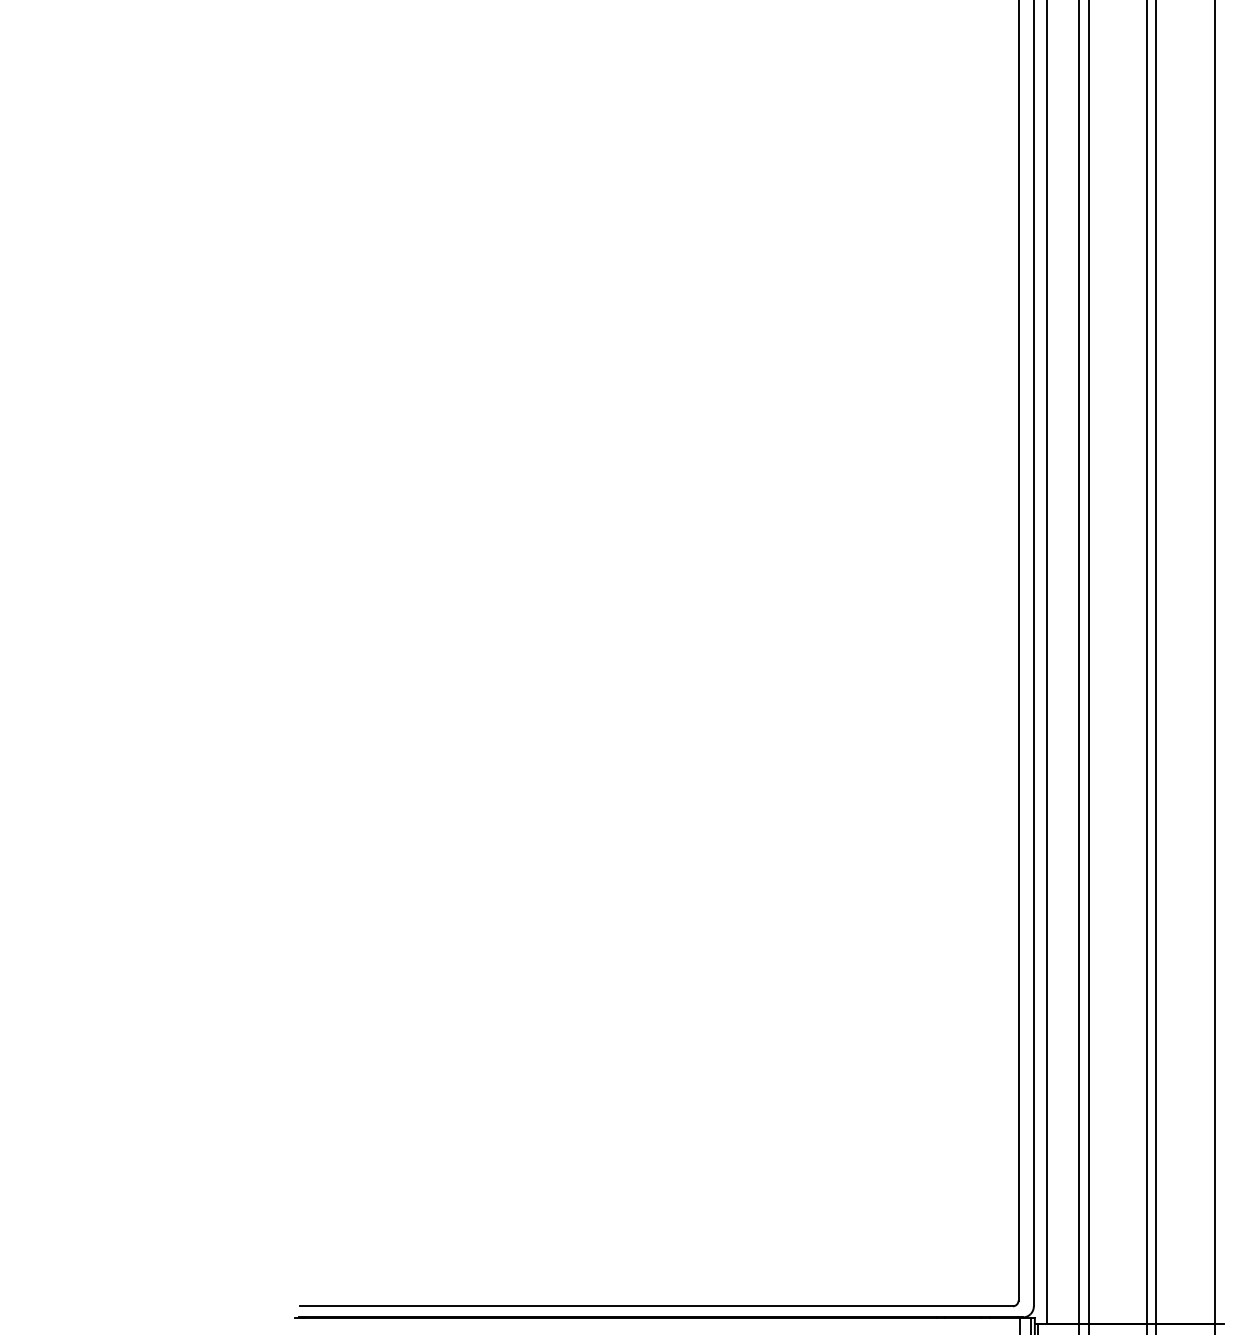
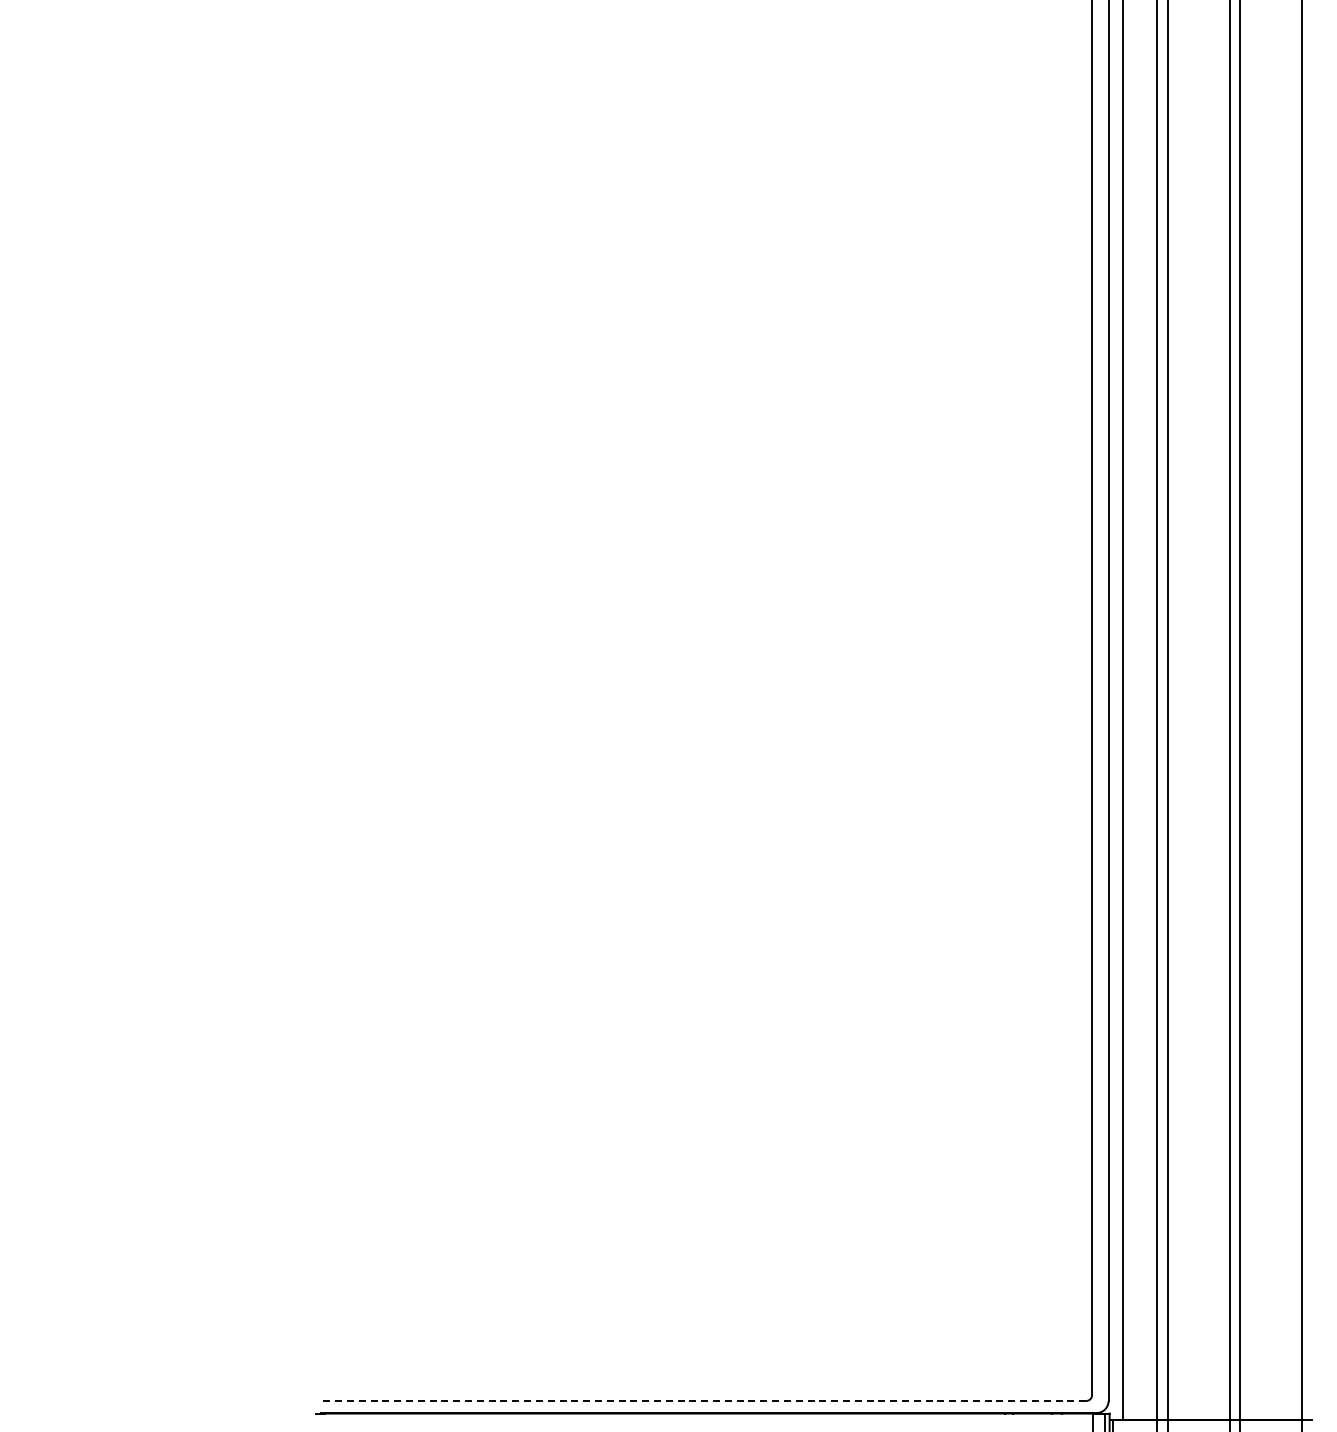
line: (656, 1306) -> (703, 1401), solid -> dashed

